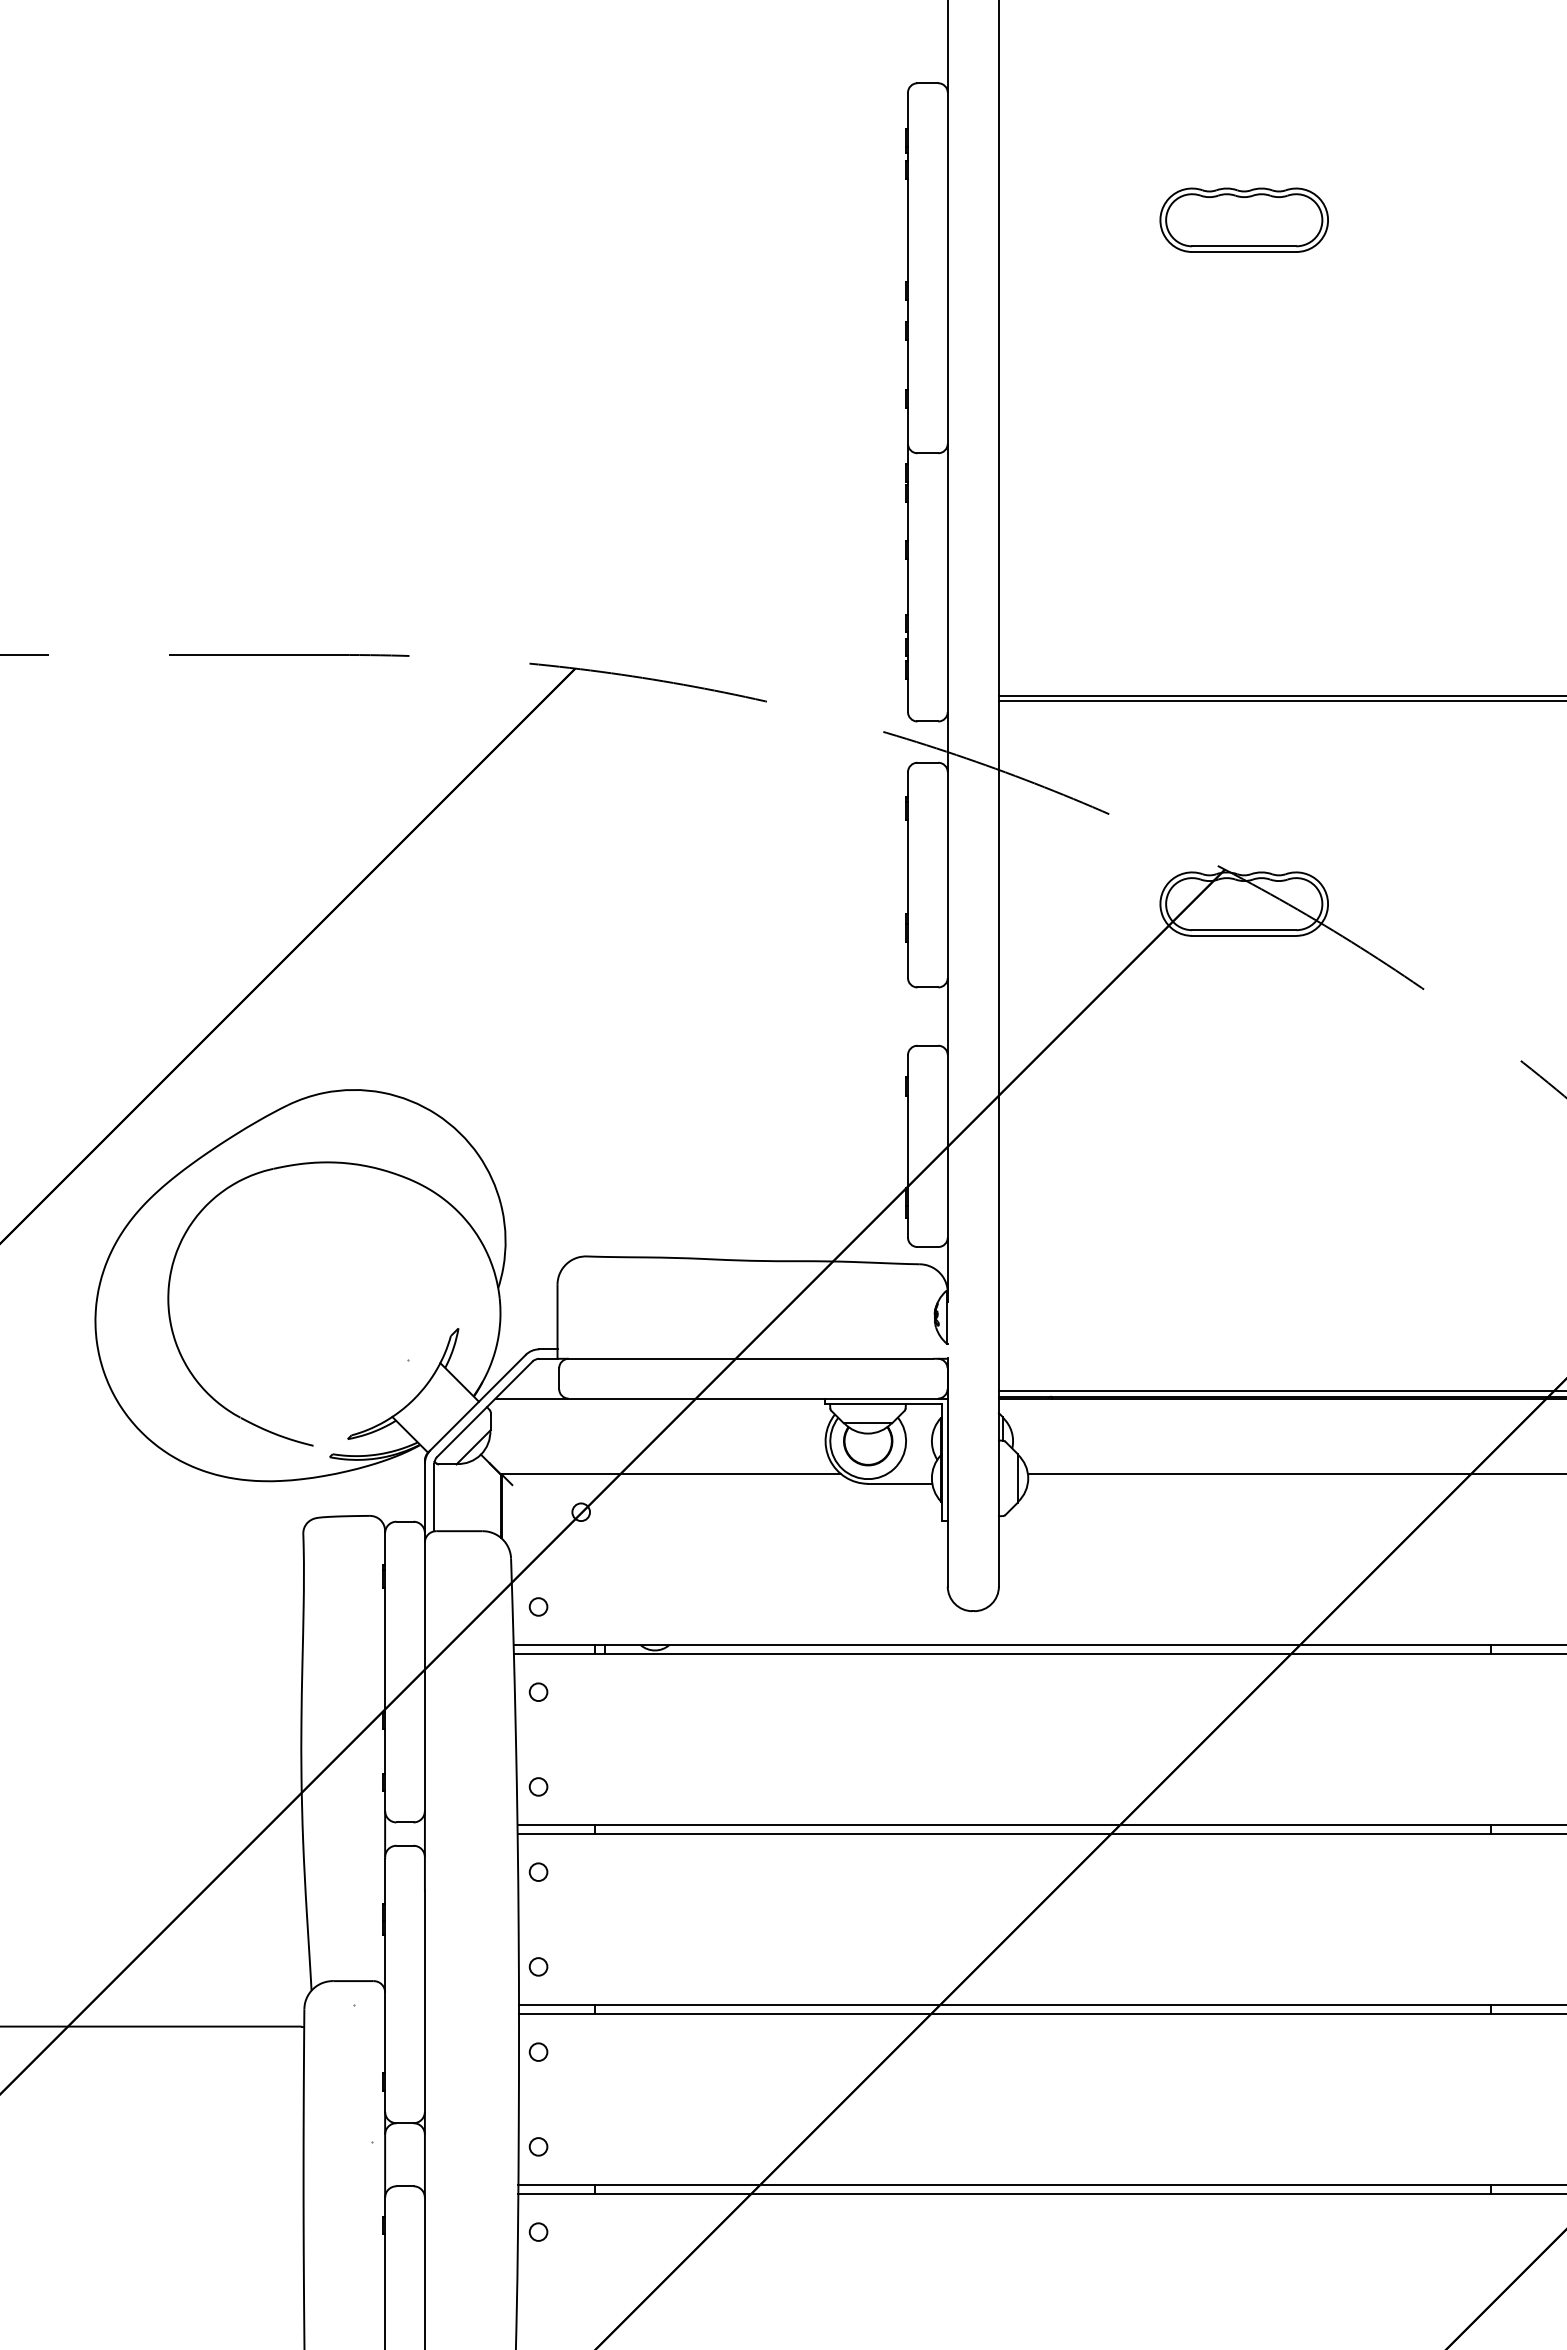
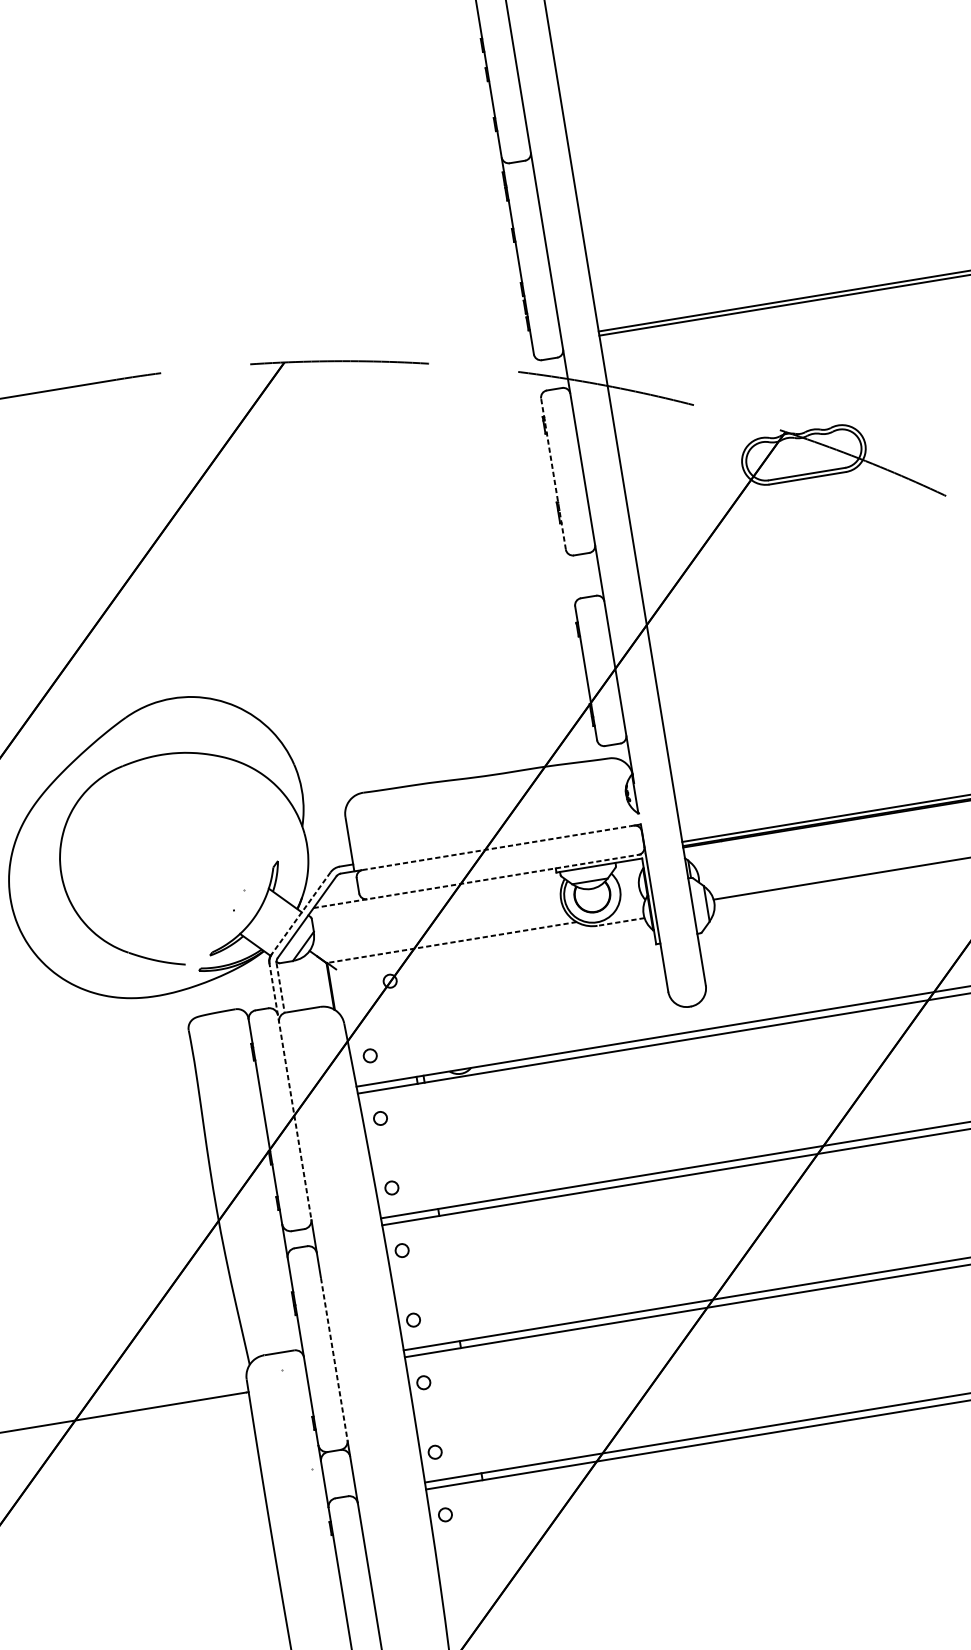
line: (907, 875) -> (553, 474), solid -> dashed
line: (751, 1358) -> (496, 847), solid -> dashed
line: (722, 1398) -> (480, 880), solid -> dashed
line: (476, 1404) -> (300, 914), solid -> dashed
line: (670, 1474) -> (451, 942), solid -> dashed
line: (899, 1483) -> (620, 921), solid -> dashed
line: (434, 1497) -> (280, 988), solid -> dashed
line: (424, 1636) -> (290, 1091), solid -> dashed
line: (424, 2002) -> (334, 1359), solid -> dashed

